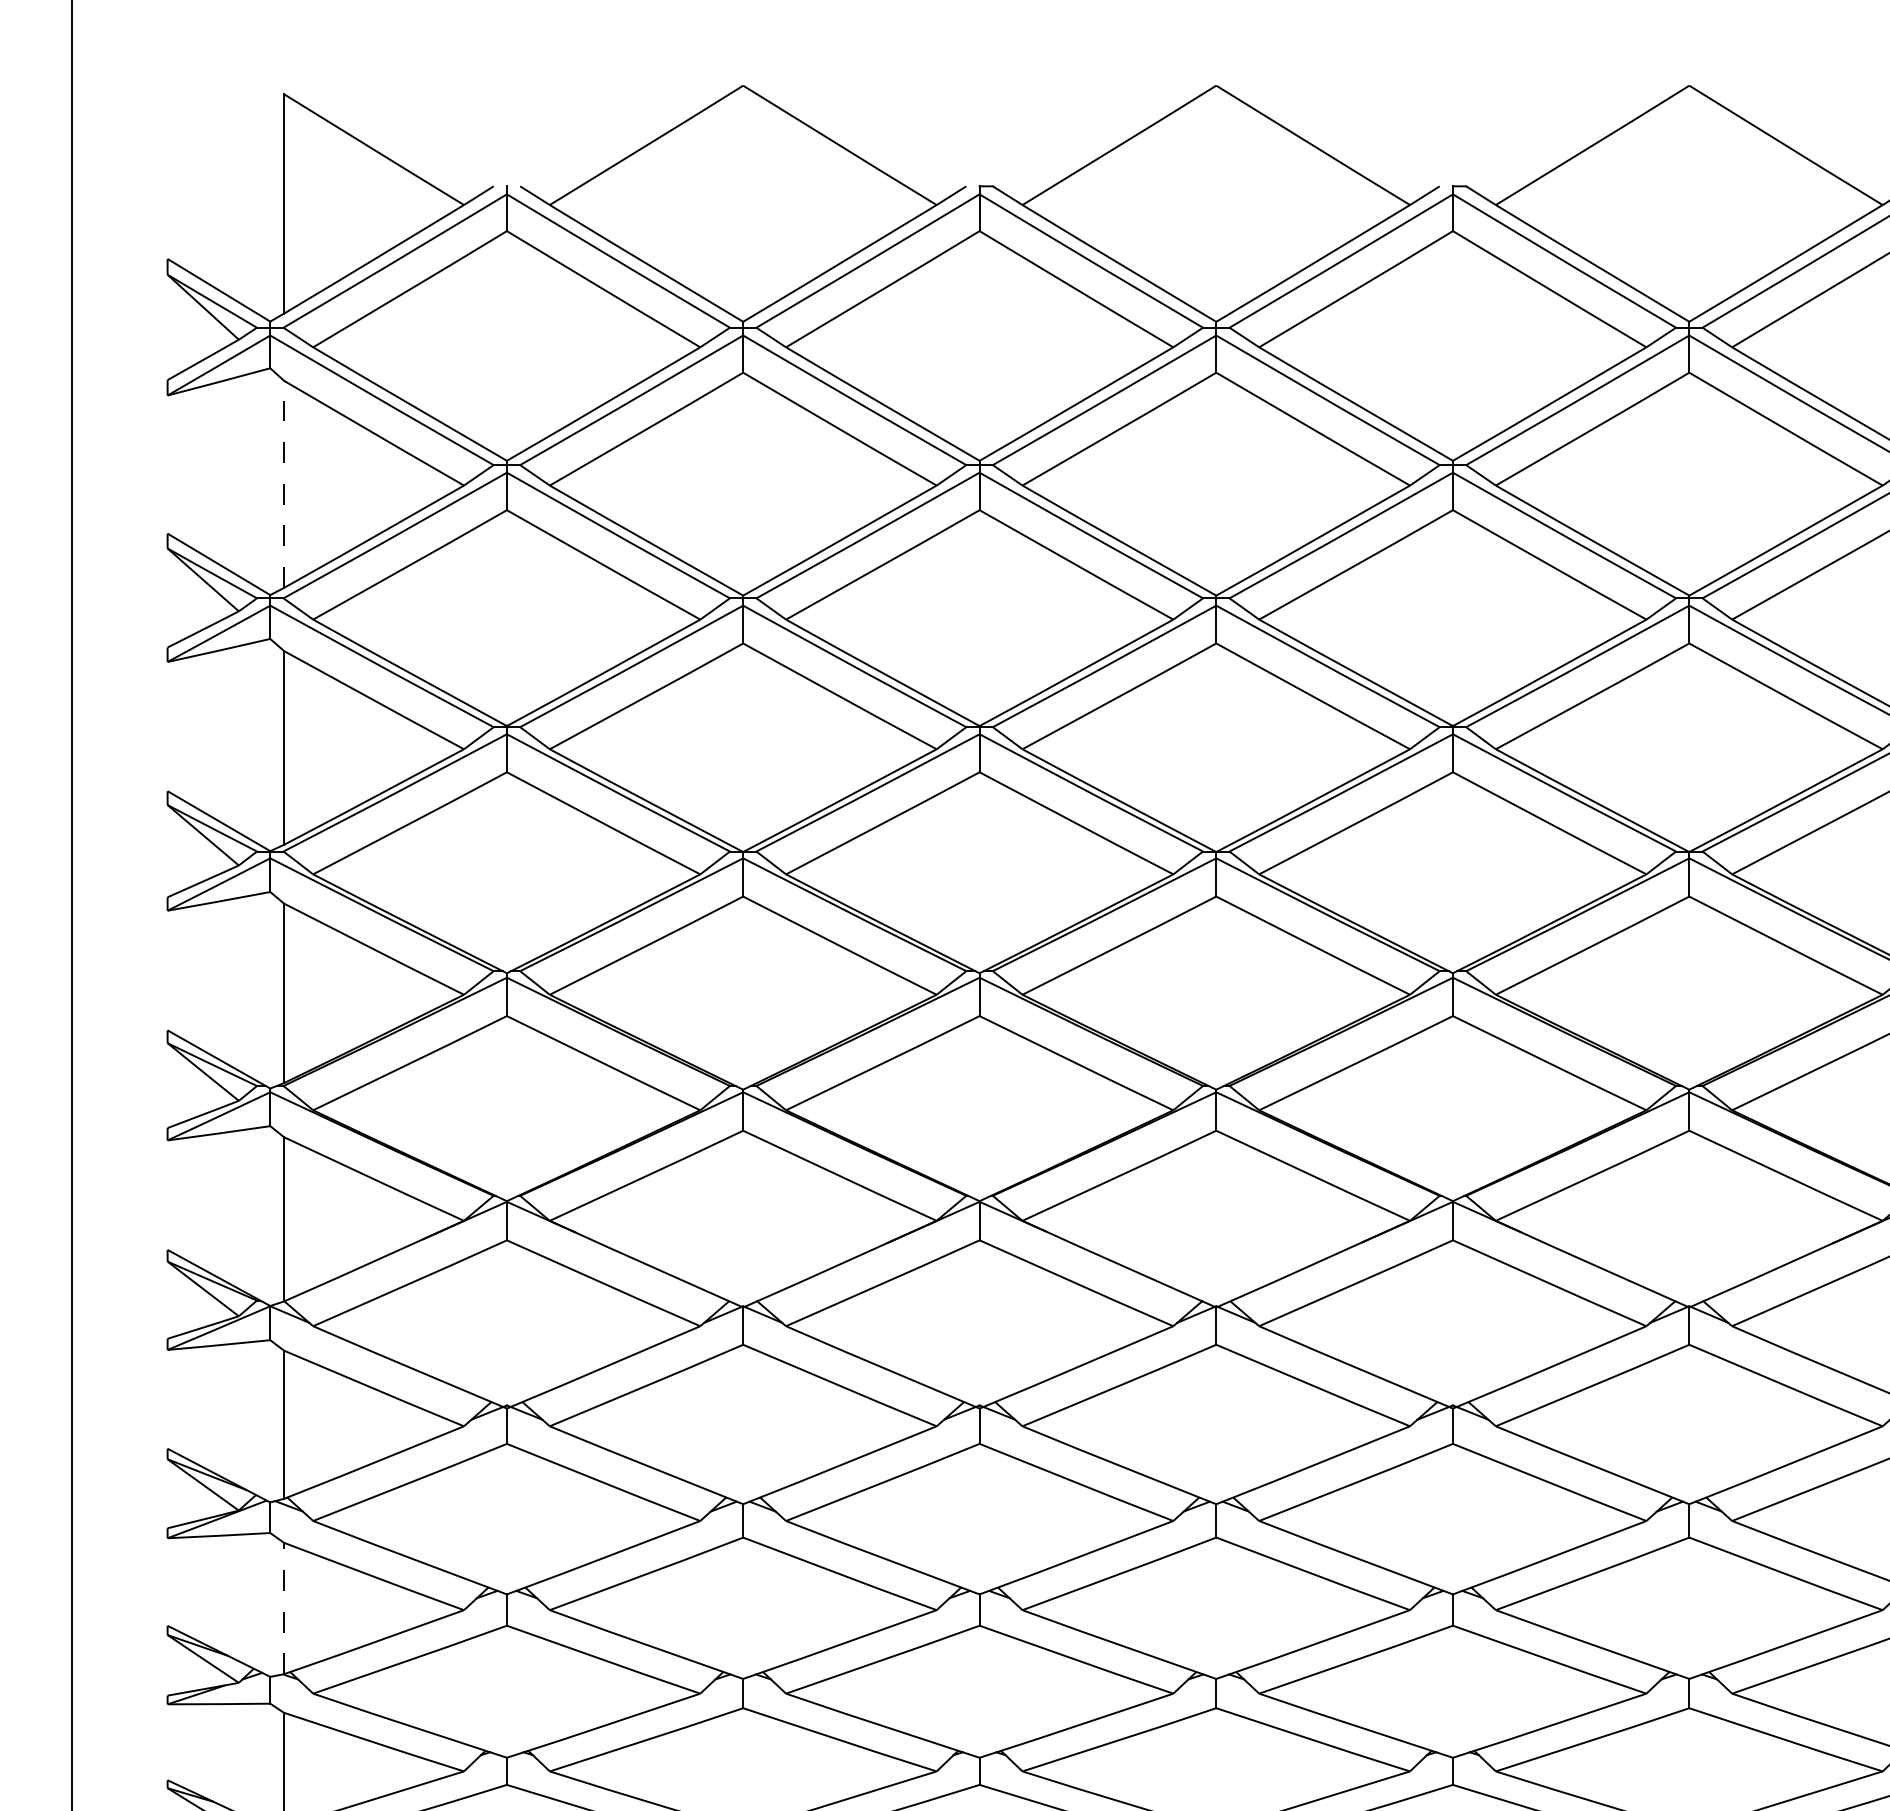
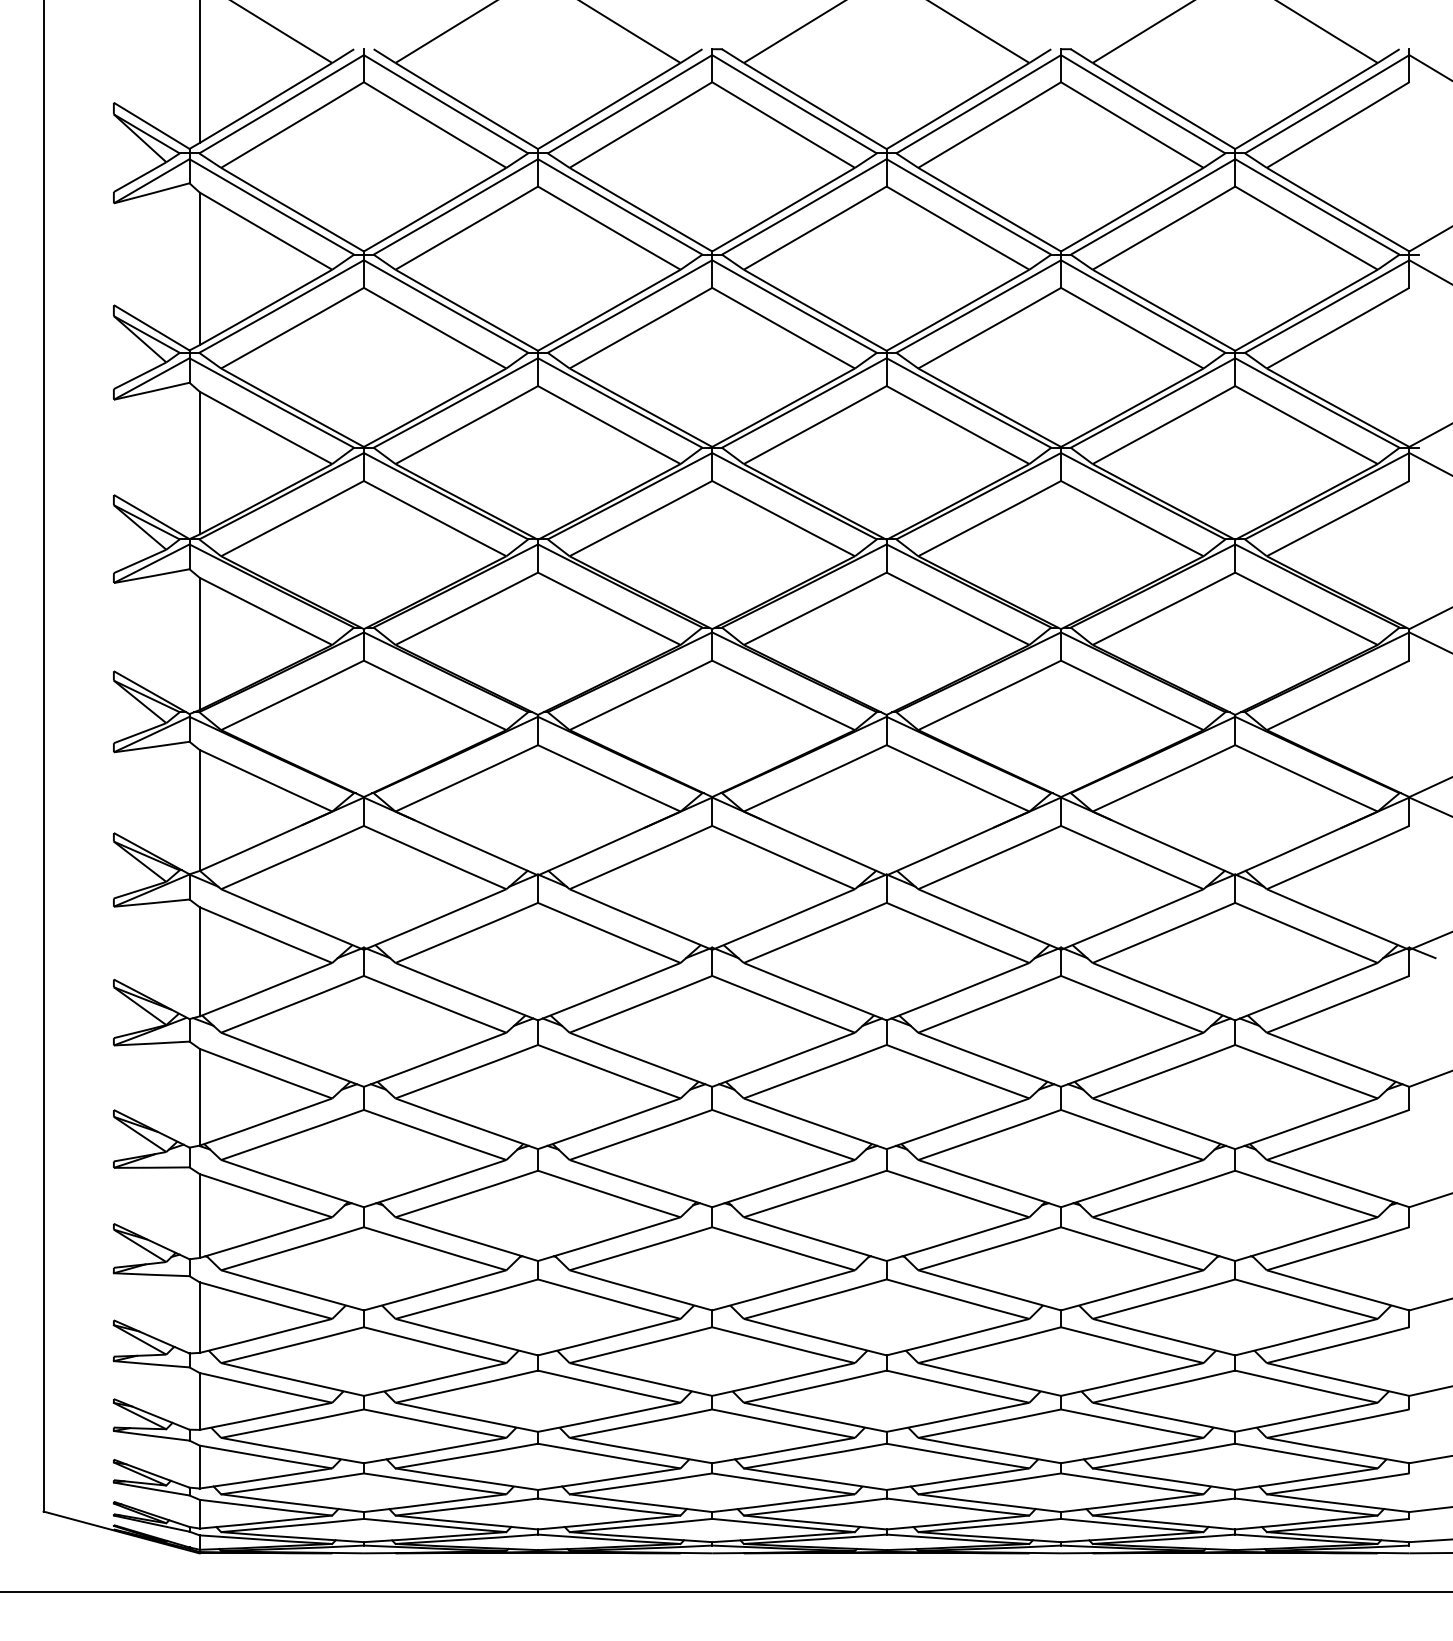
line: (283, 483) -> (199, 268), dashed -> solid
line: (283, 1607) -> (199, 1096), dashed -> solid

